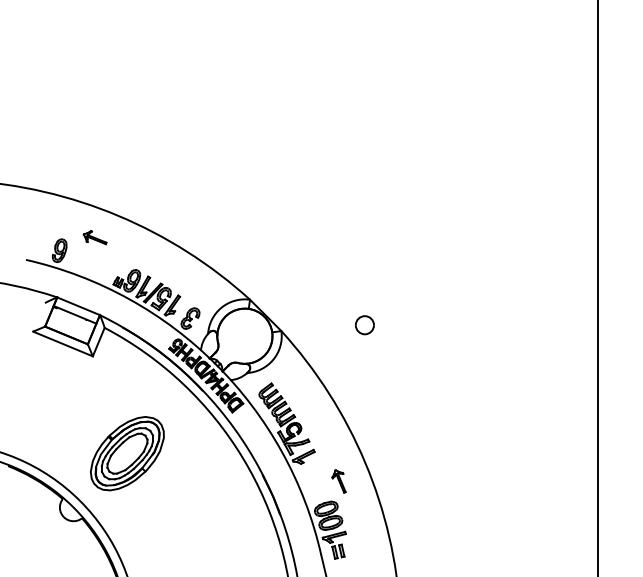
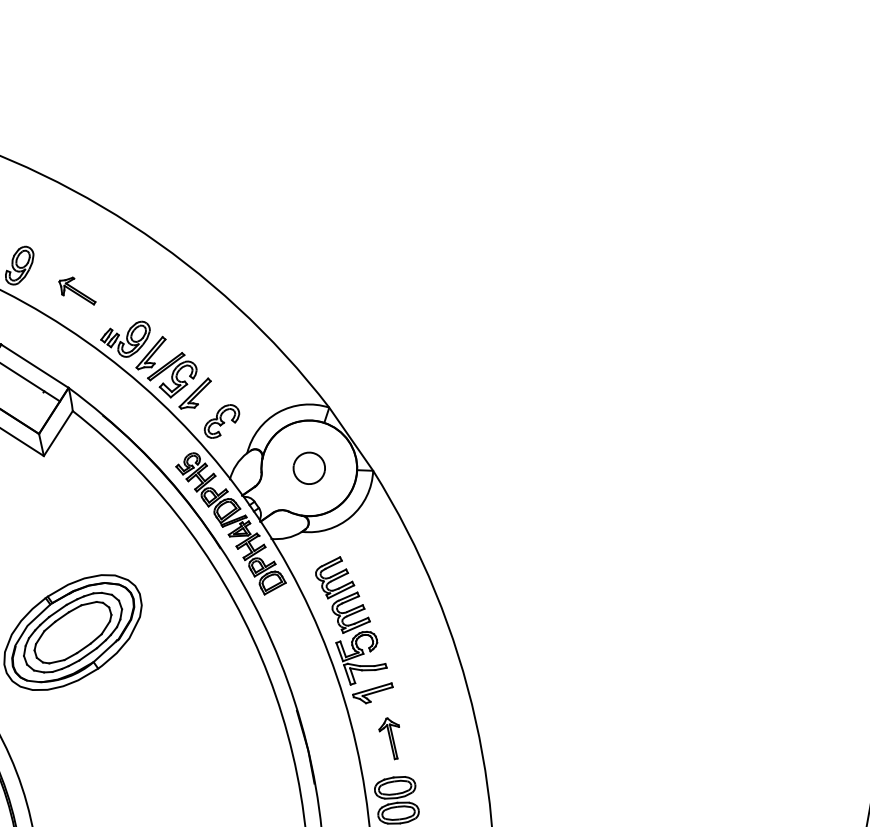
part: (94, 237) -> (76, 289), moved
part: (364, 325) -> (308, 468), moved
part: (338, 481) -> (388, 738), moved

